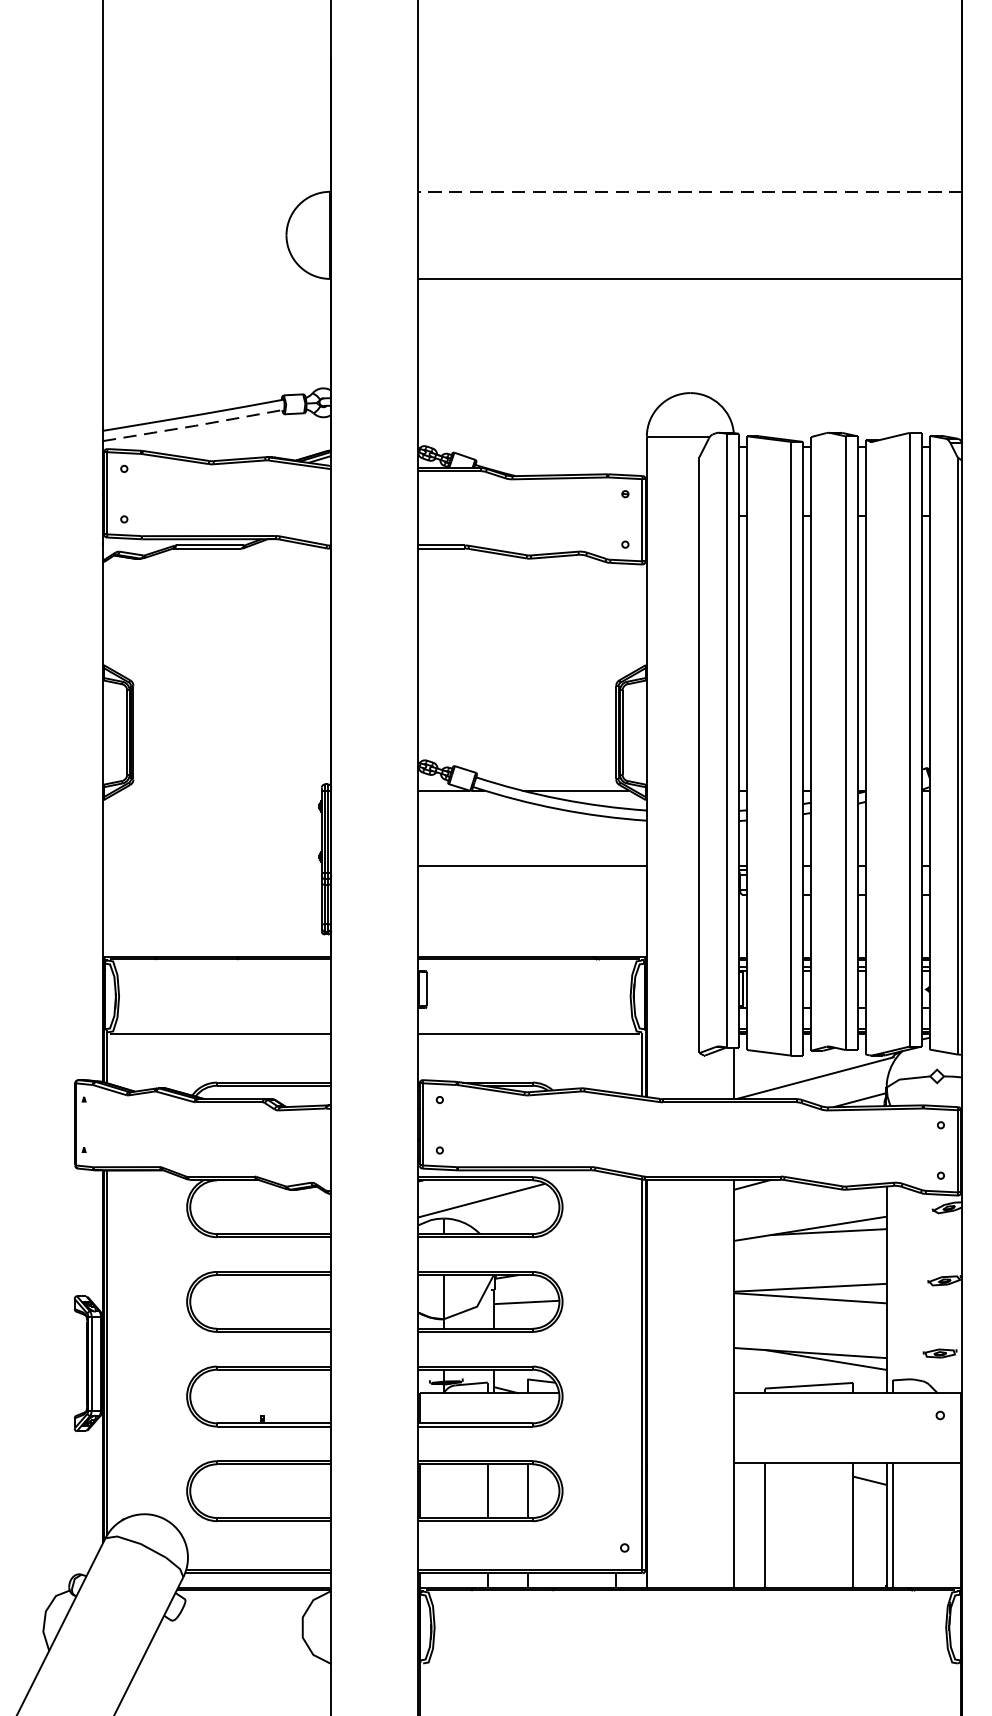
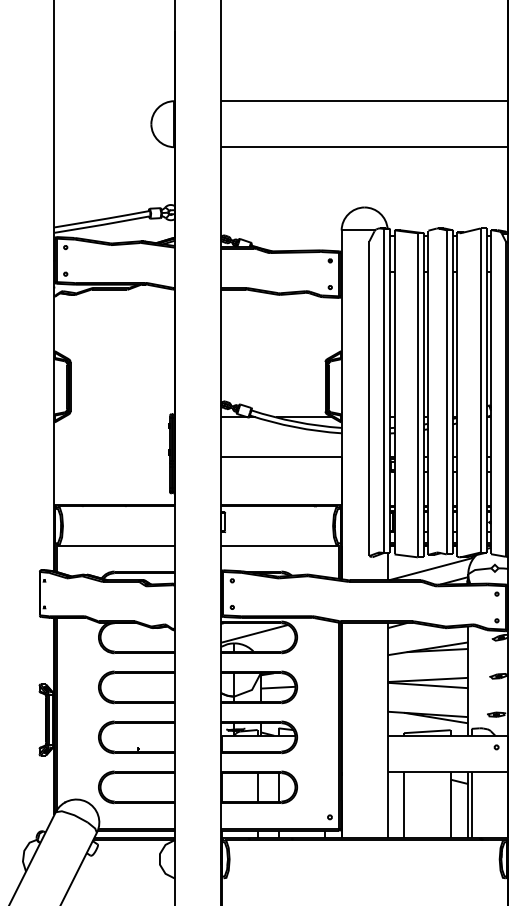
line: (690, 192) -> (364, 101), dashed -> solid
line: (193, 425) -> (102, 224), dashed -> solid

